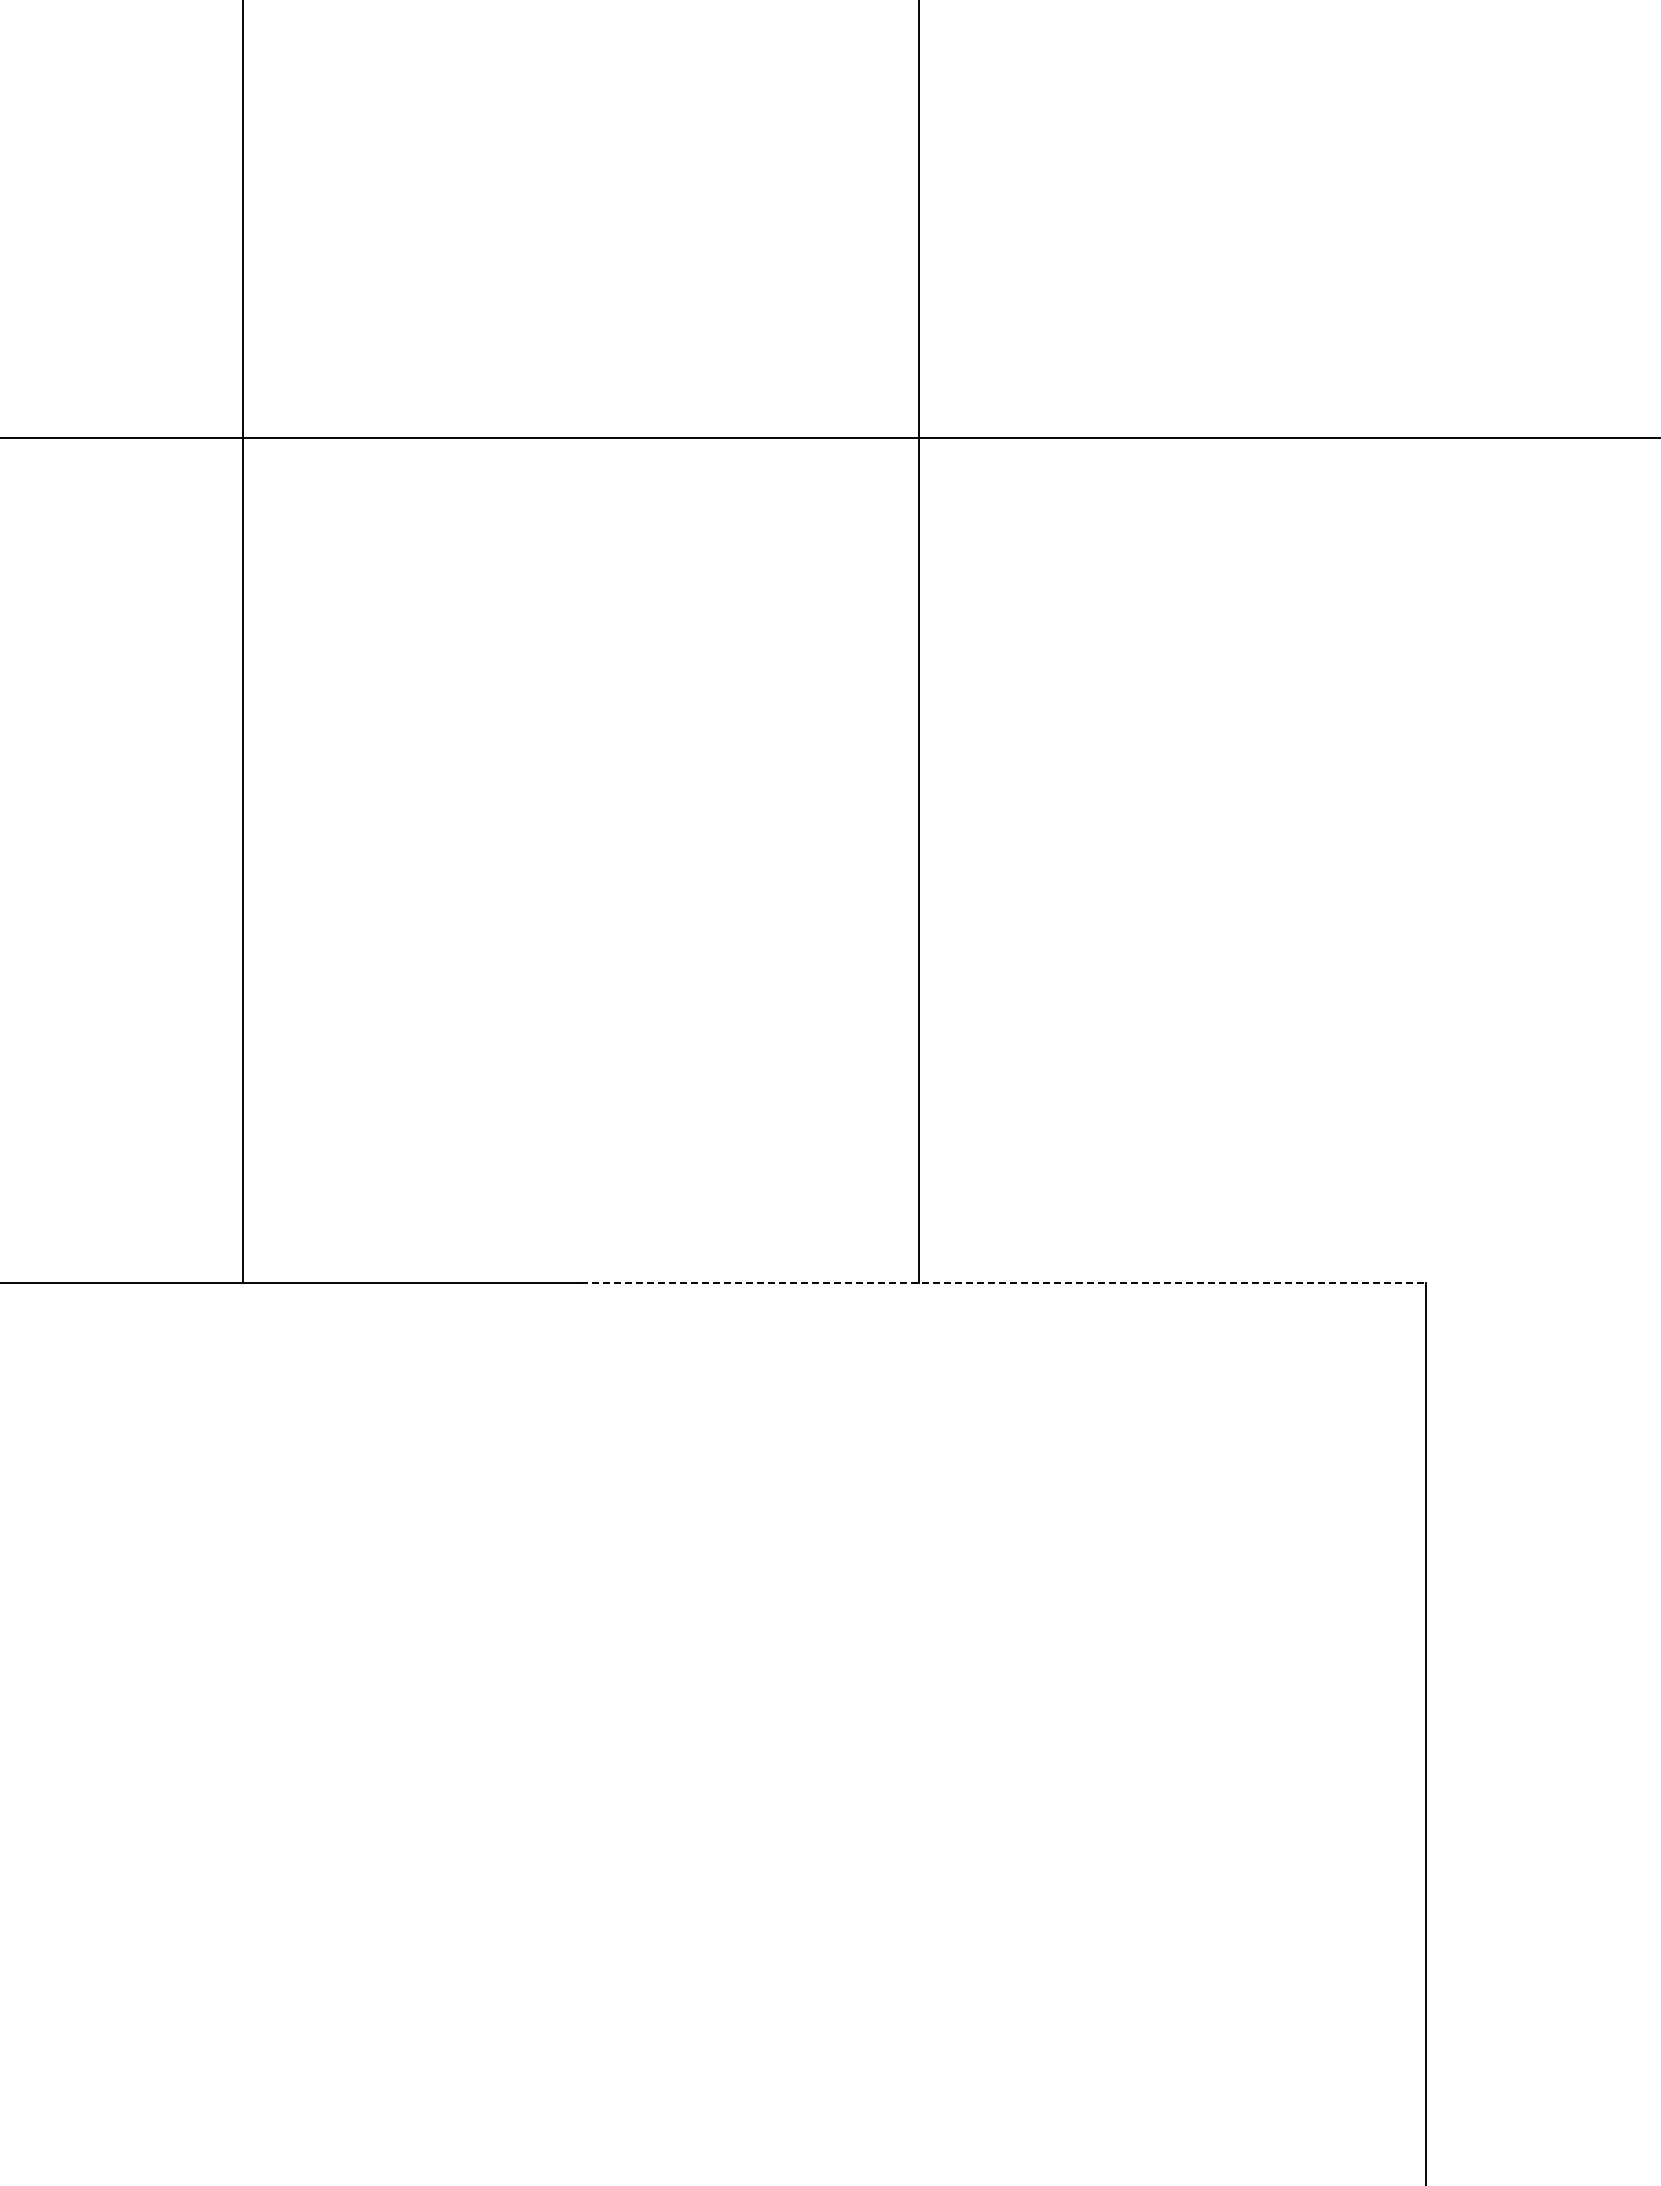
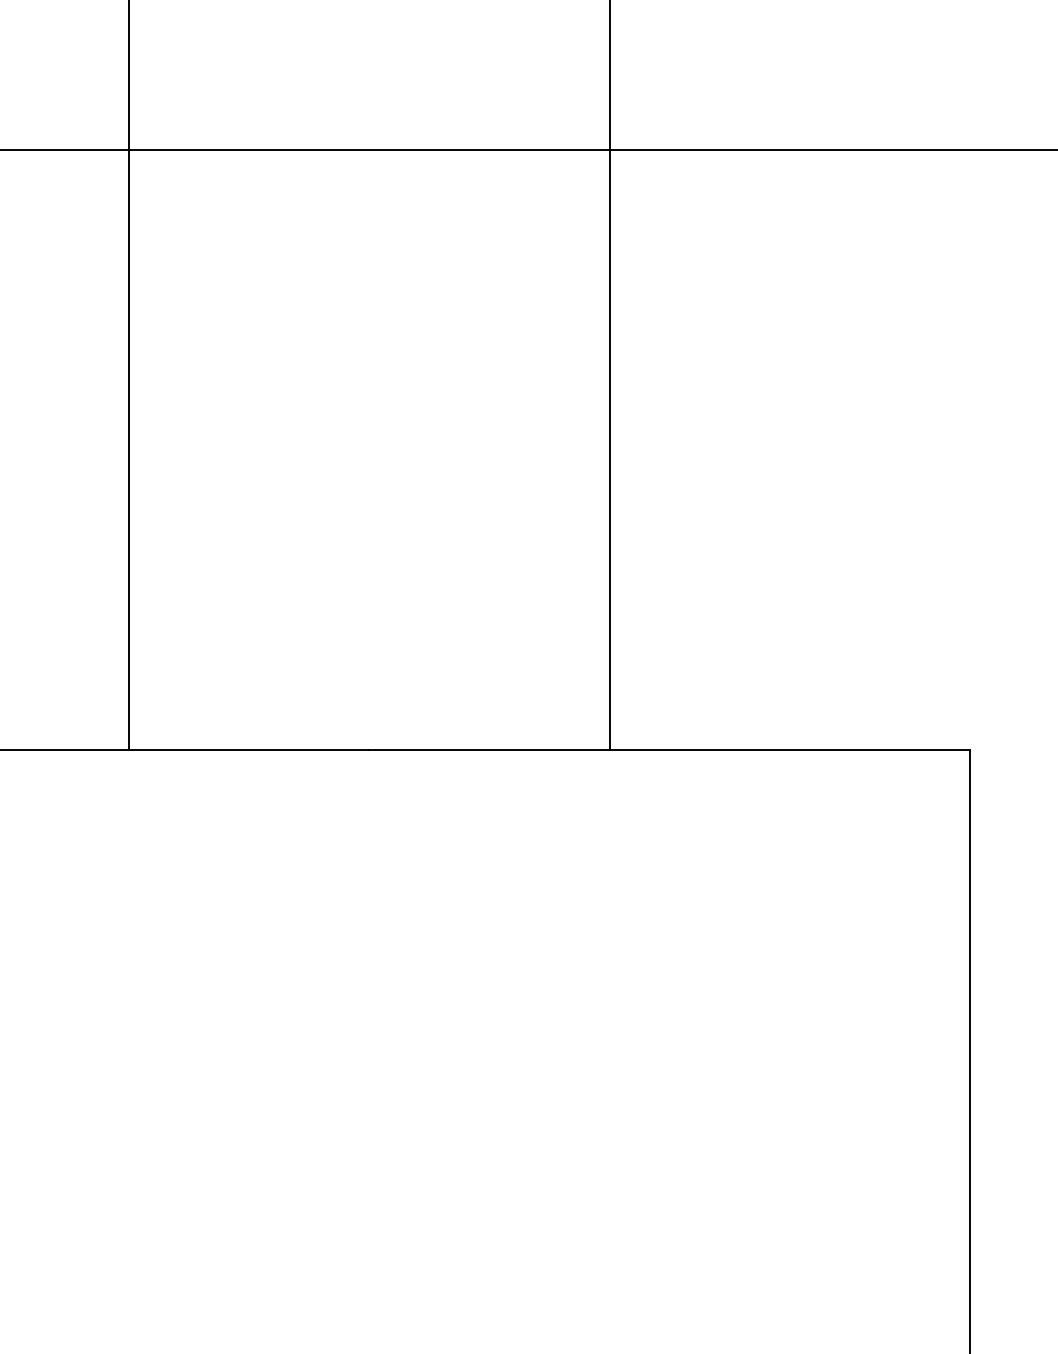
line: (1004, 1282) -> (670, 749), dashed -> solid

